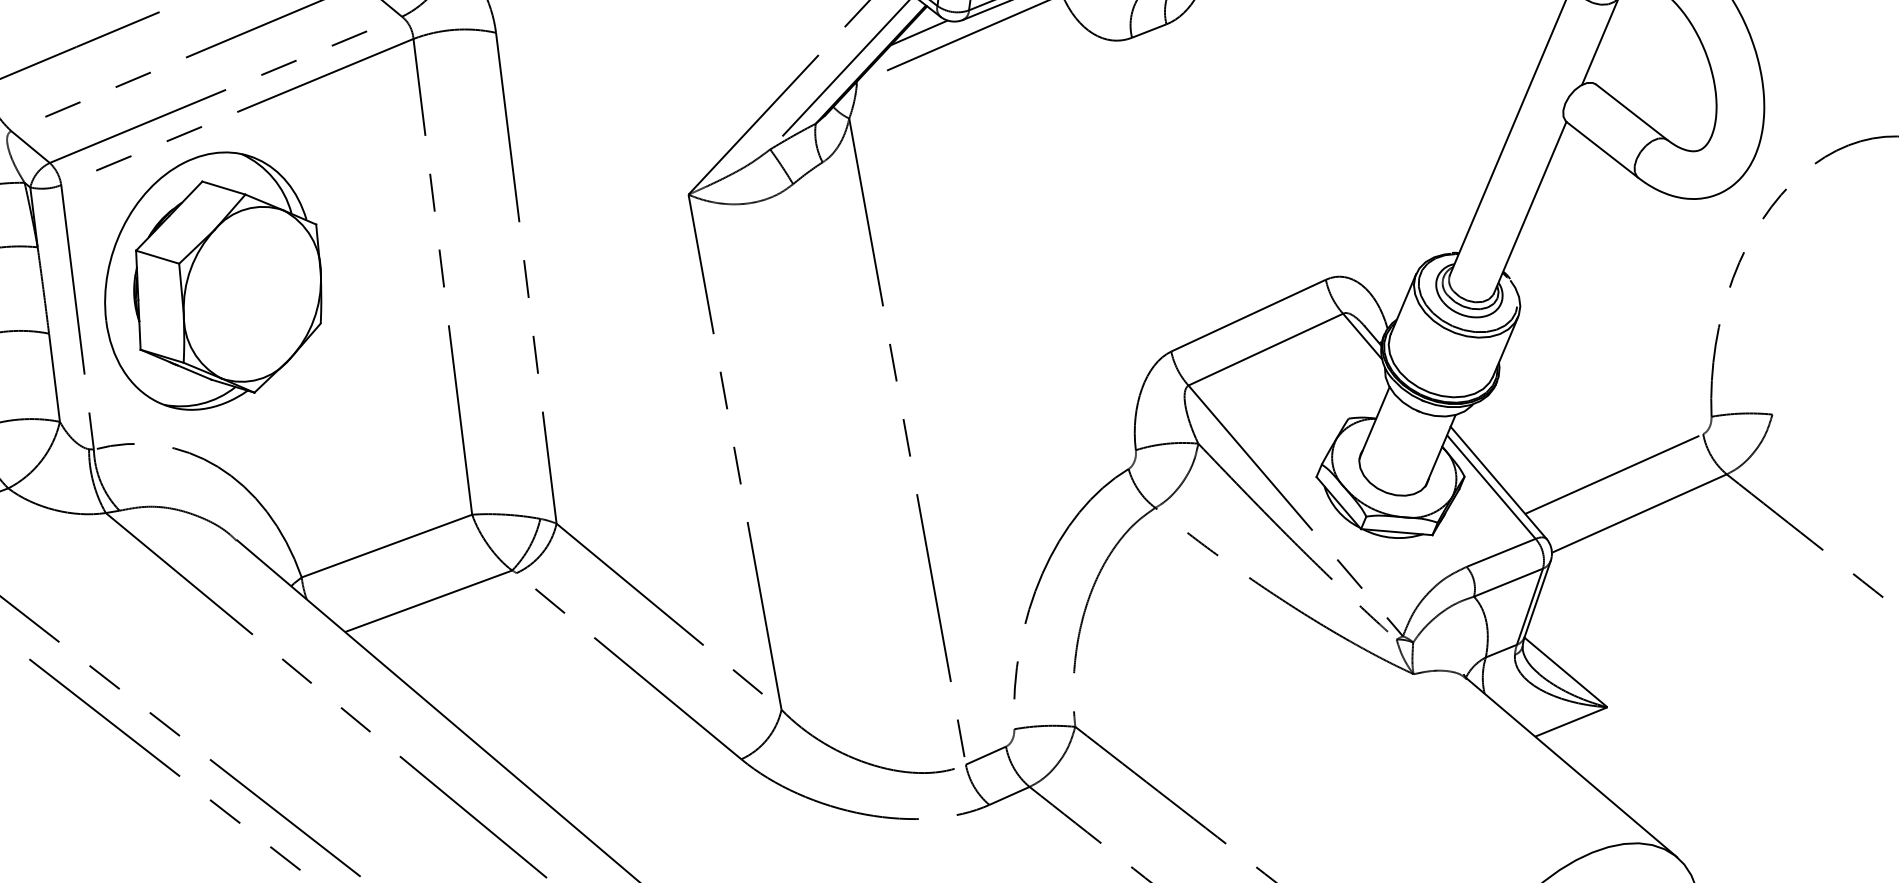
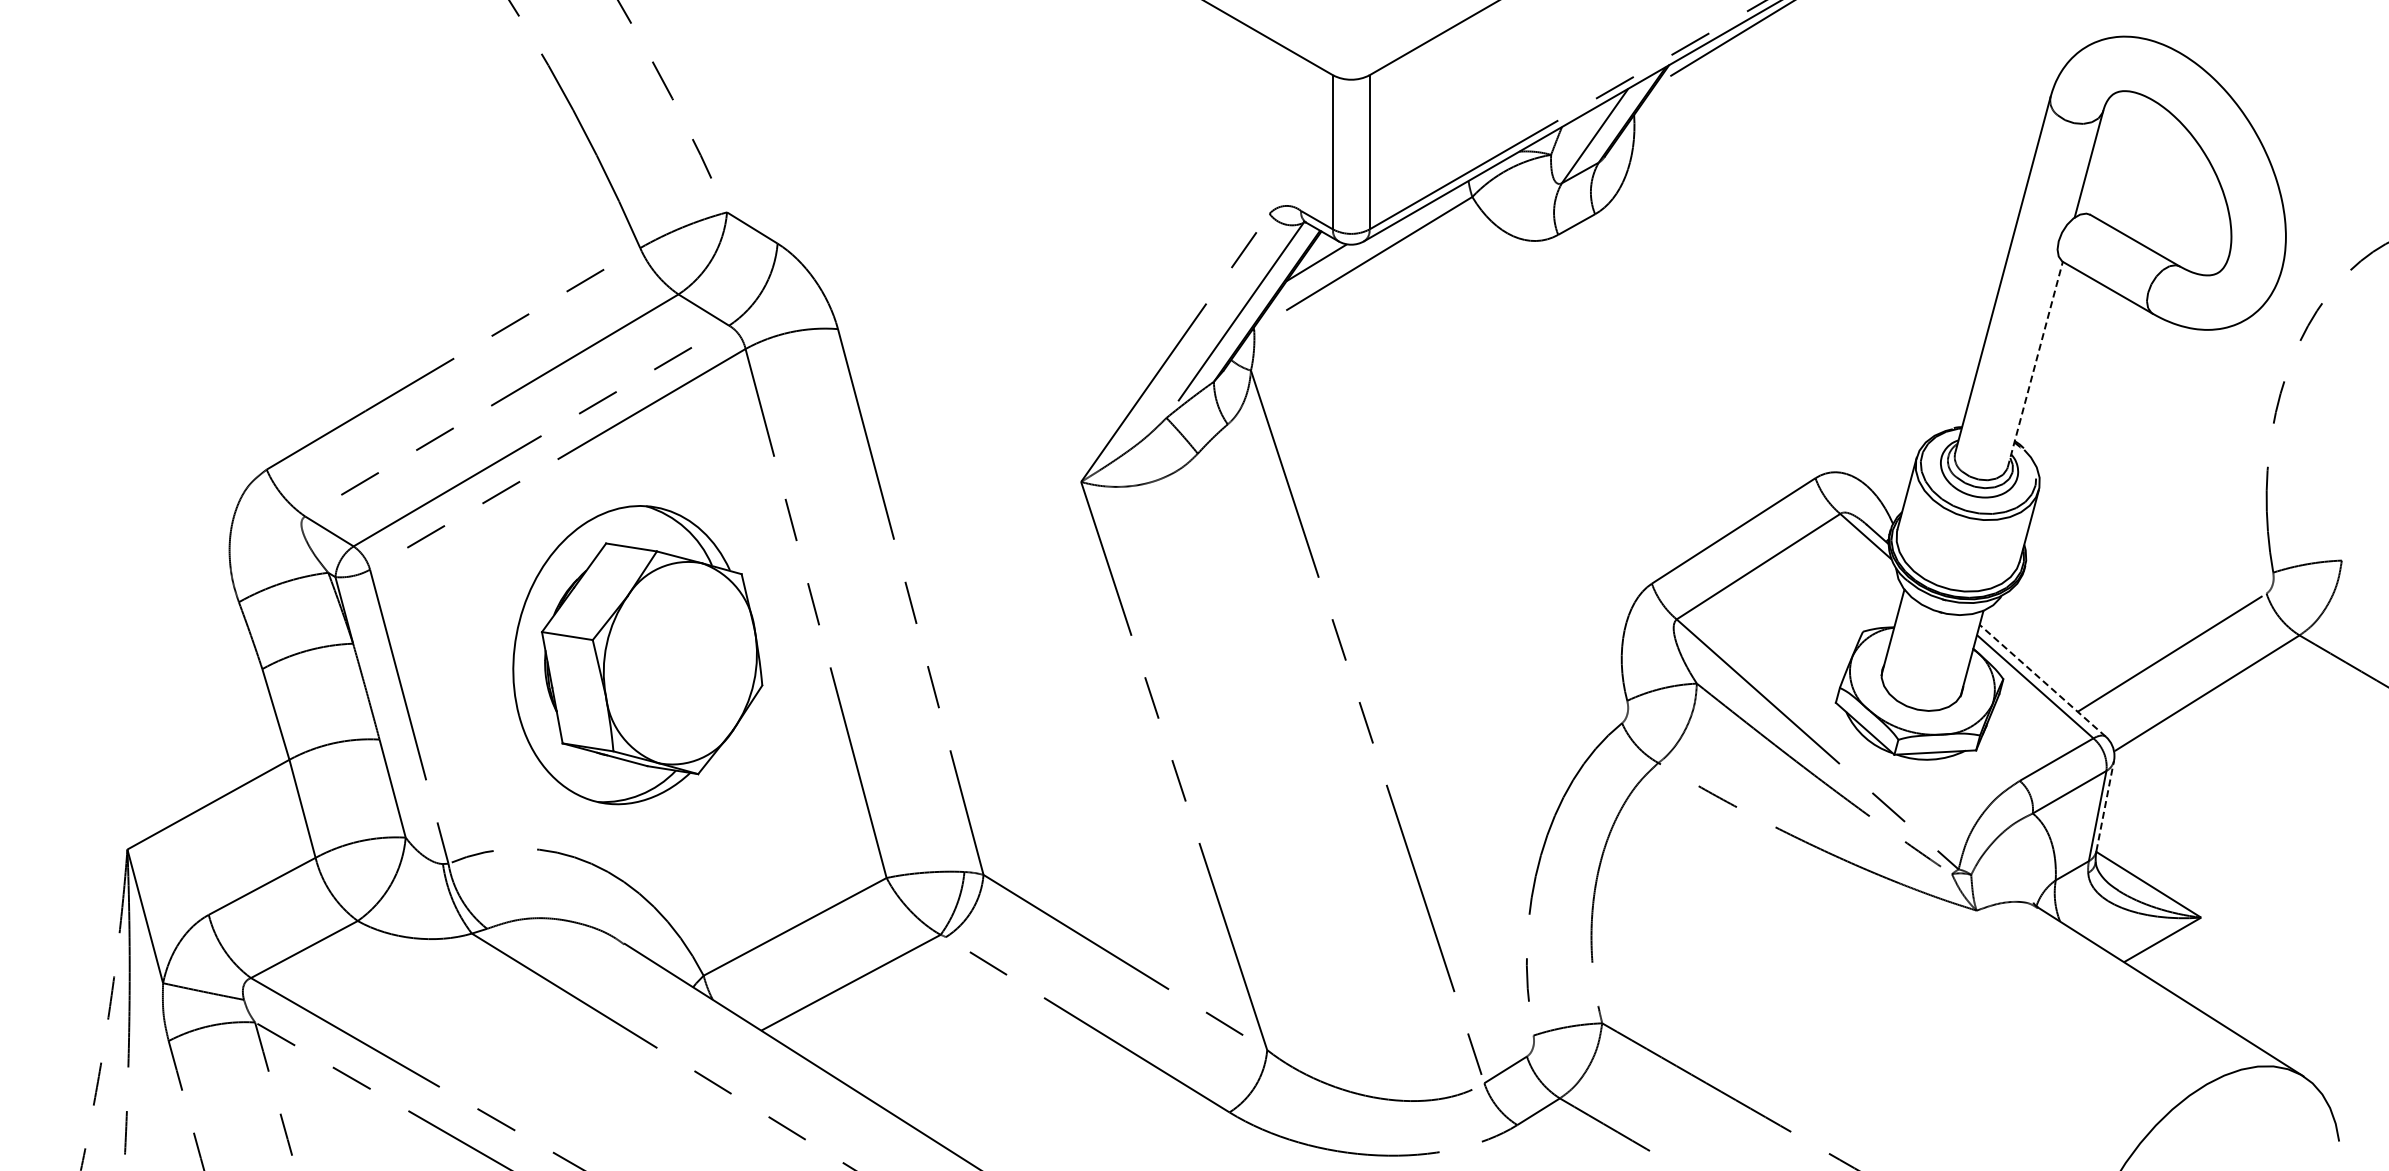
line: (1530, 207) -> (2035, 364), solid -> dashed
part: (216, 282) -> (637, 655), moved
line: (1498, 482) -> (2042, 680), solid -> dashed
line: (1537, 599) -> (2105, 806), solid -> dashed

